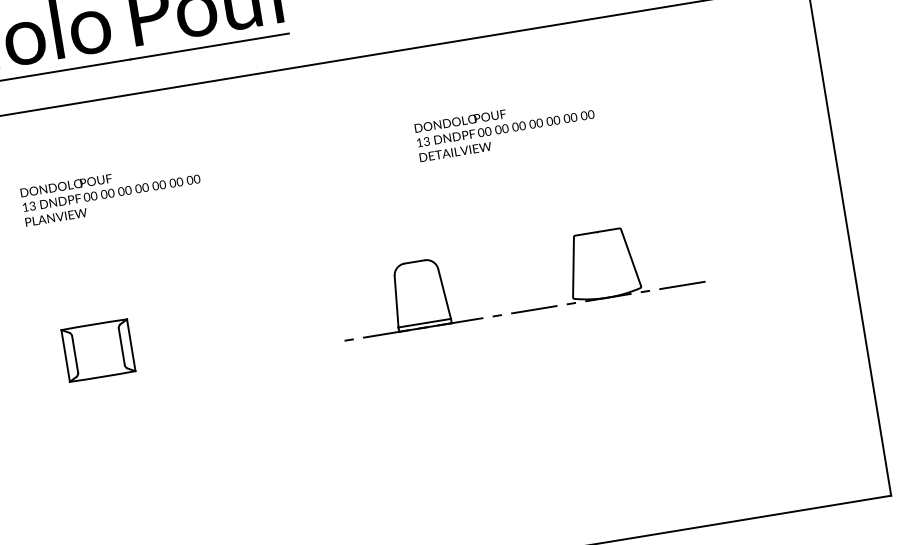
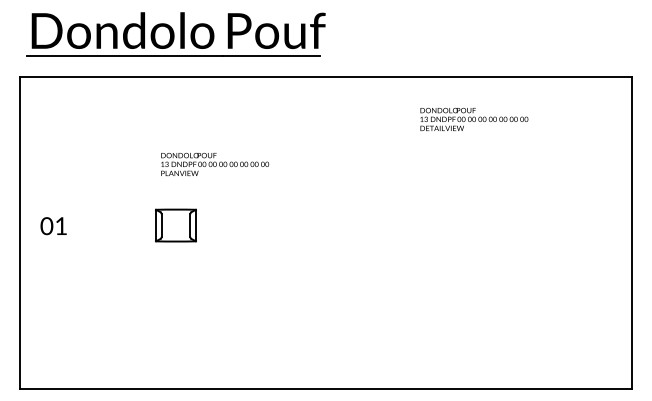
text: (506, 128) -> (474, 119), moved
text: (112, 193) -> (215, 164), moved
part: (524, 311) -> (432, 243), removed

